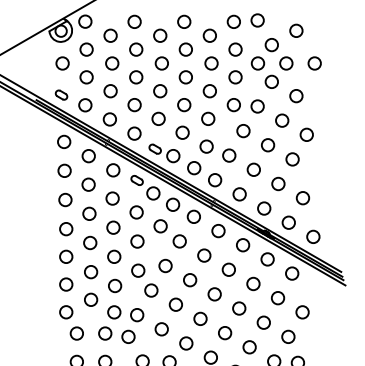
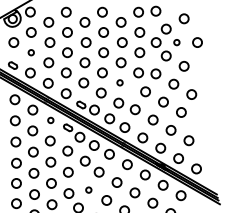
circle: (286, 63) -> (176, 42), size x0.6
circle: (86, 77) -> (31, 52), size x0.6
circle: (208, 118) -> (120, 82), size x0.6
circle: (113, 170) -> (50, 120), size x0.6
circle: (165, 265) -> (88, 189), size x0.6

